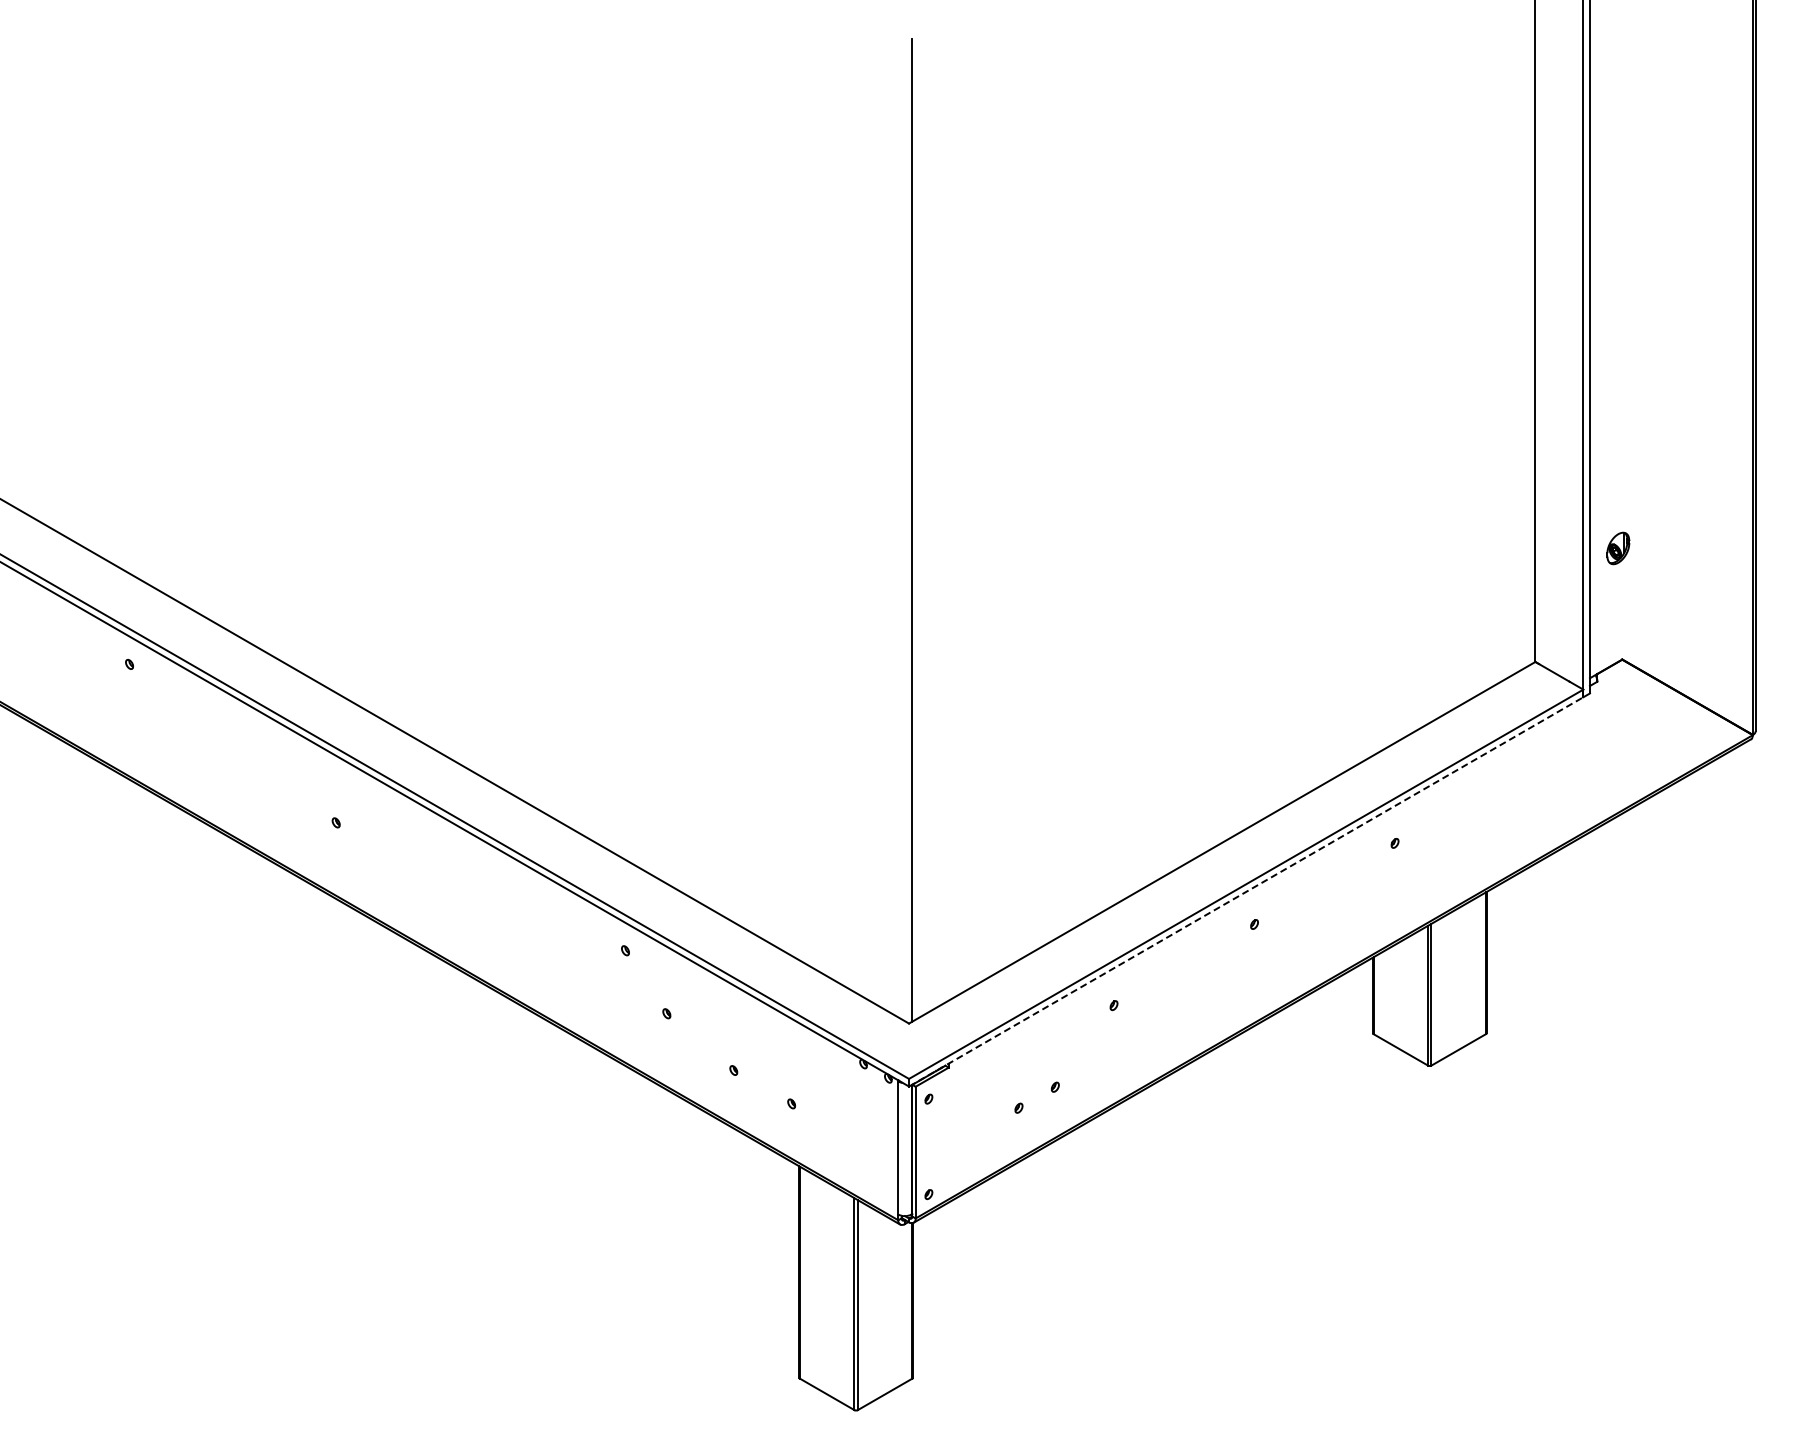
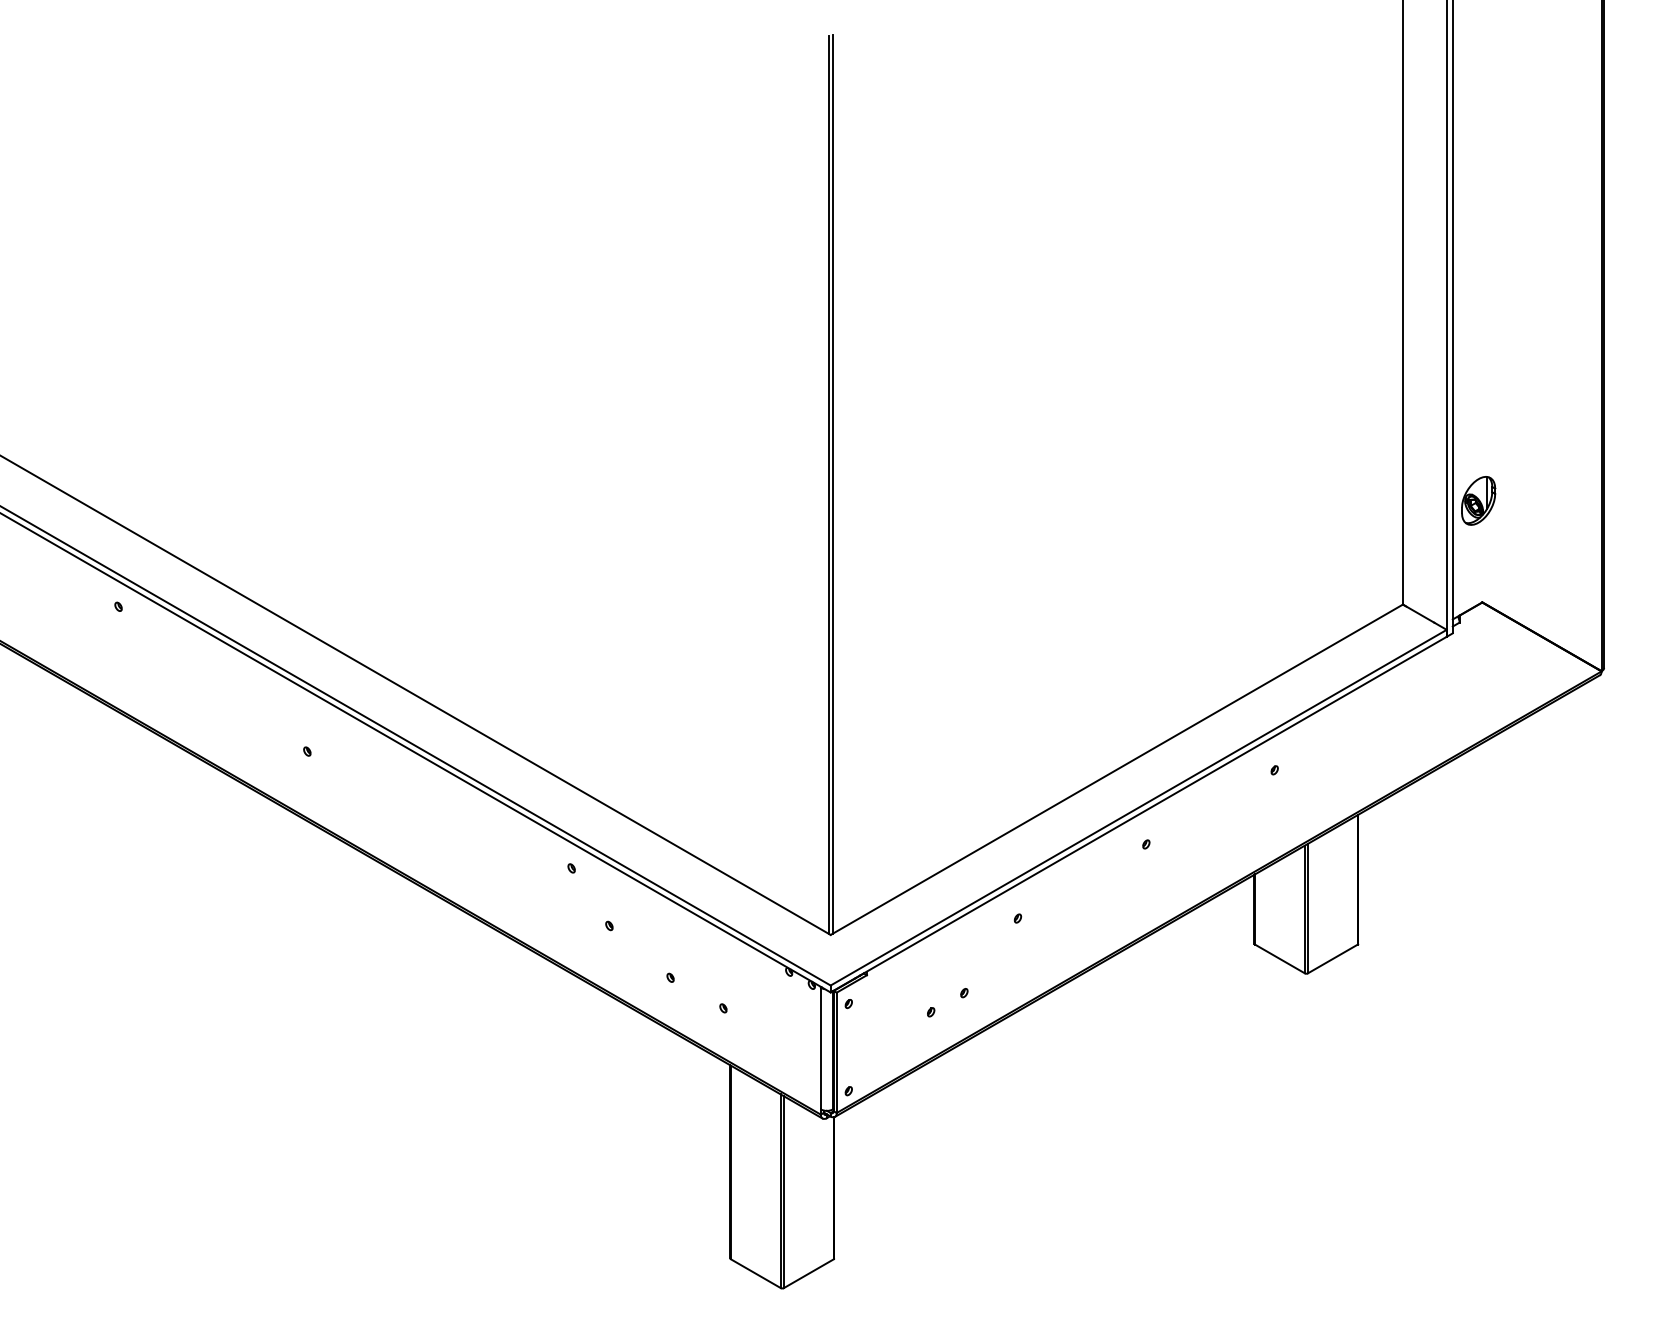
line: (906, 530) -> (828, 484), added
part: (1618, 548) -> (1478, 500), size x1.67
line: (1246, 891) -> (1138, 814), dashed -> solid

